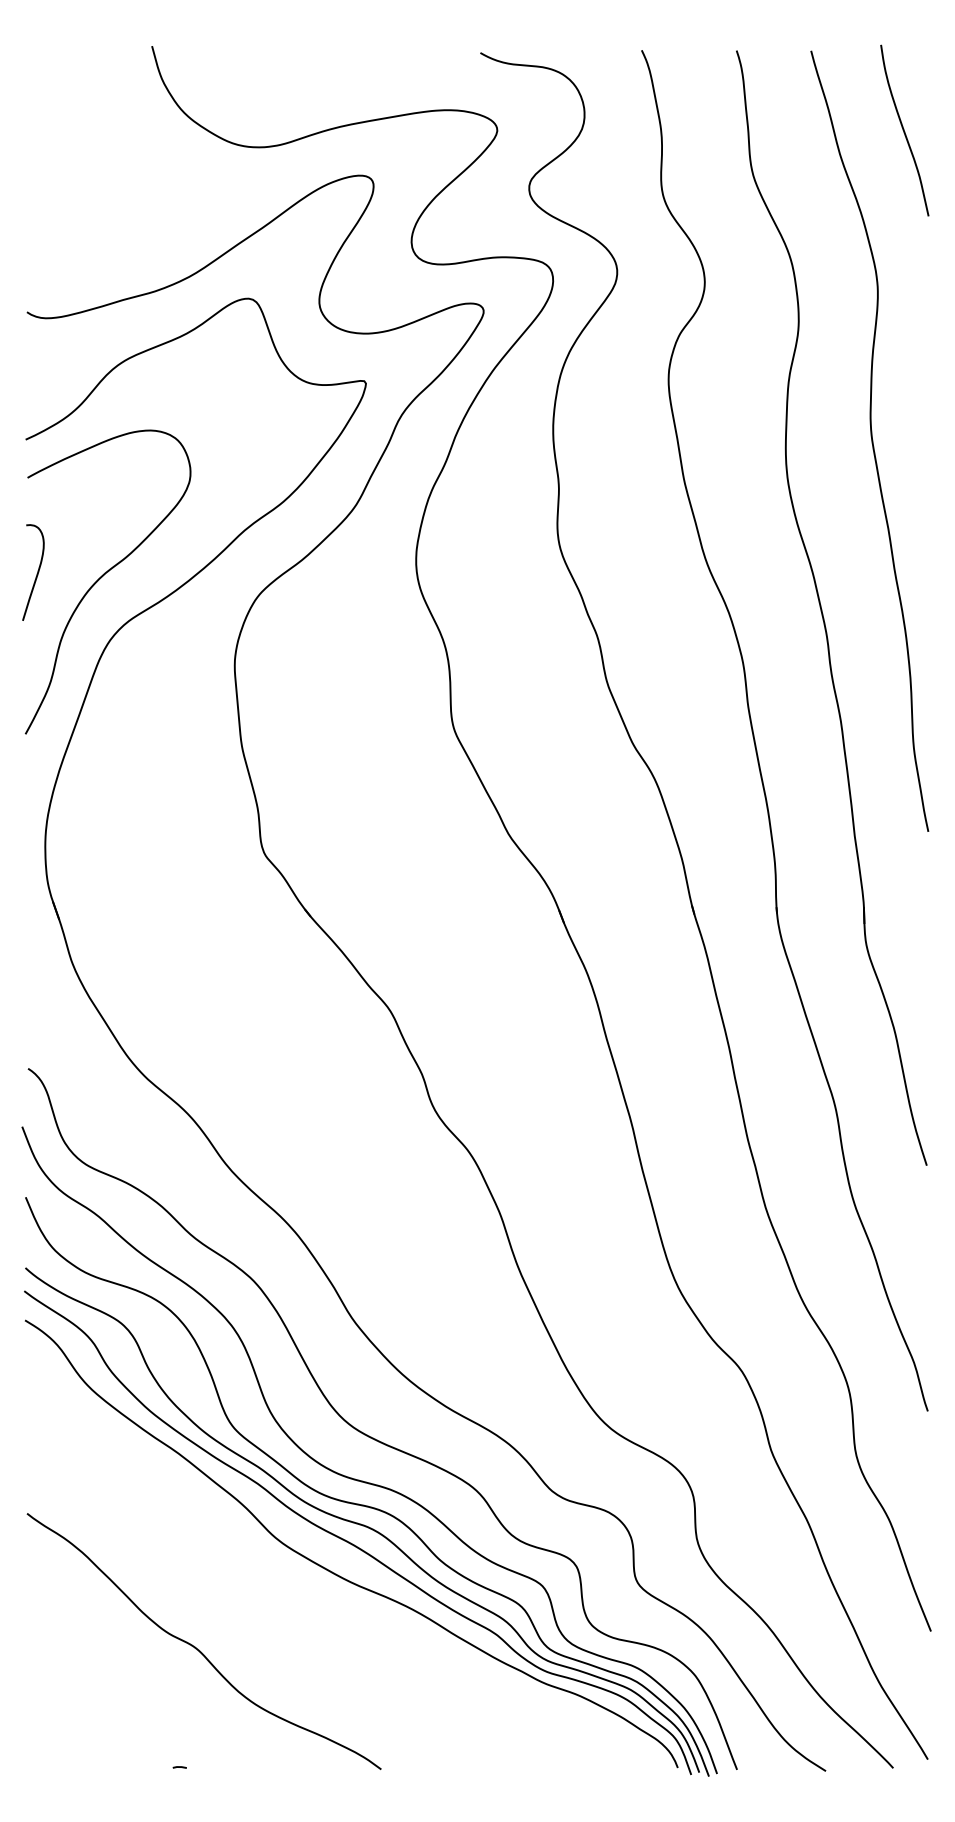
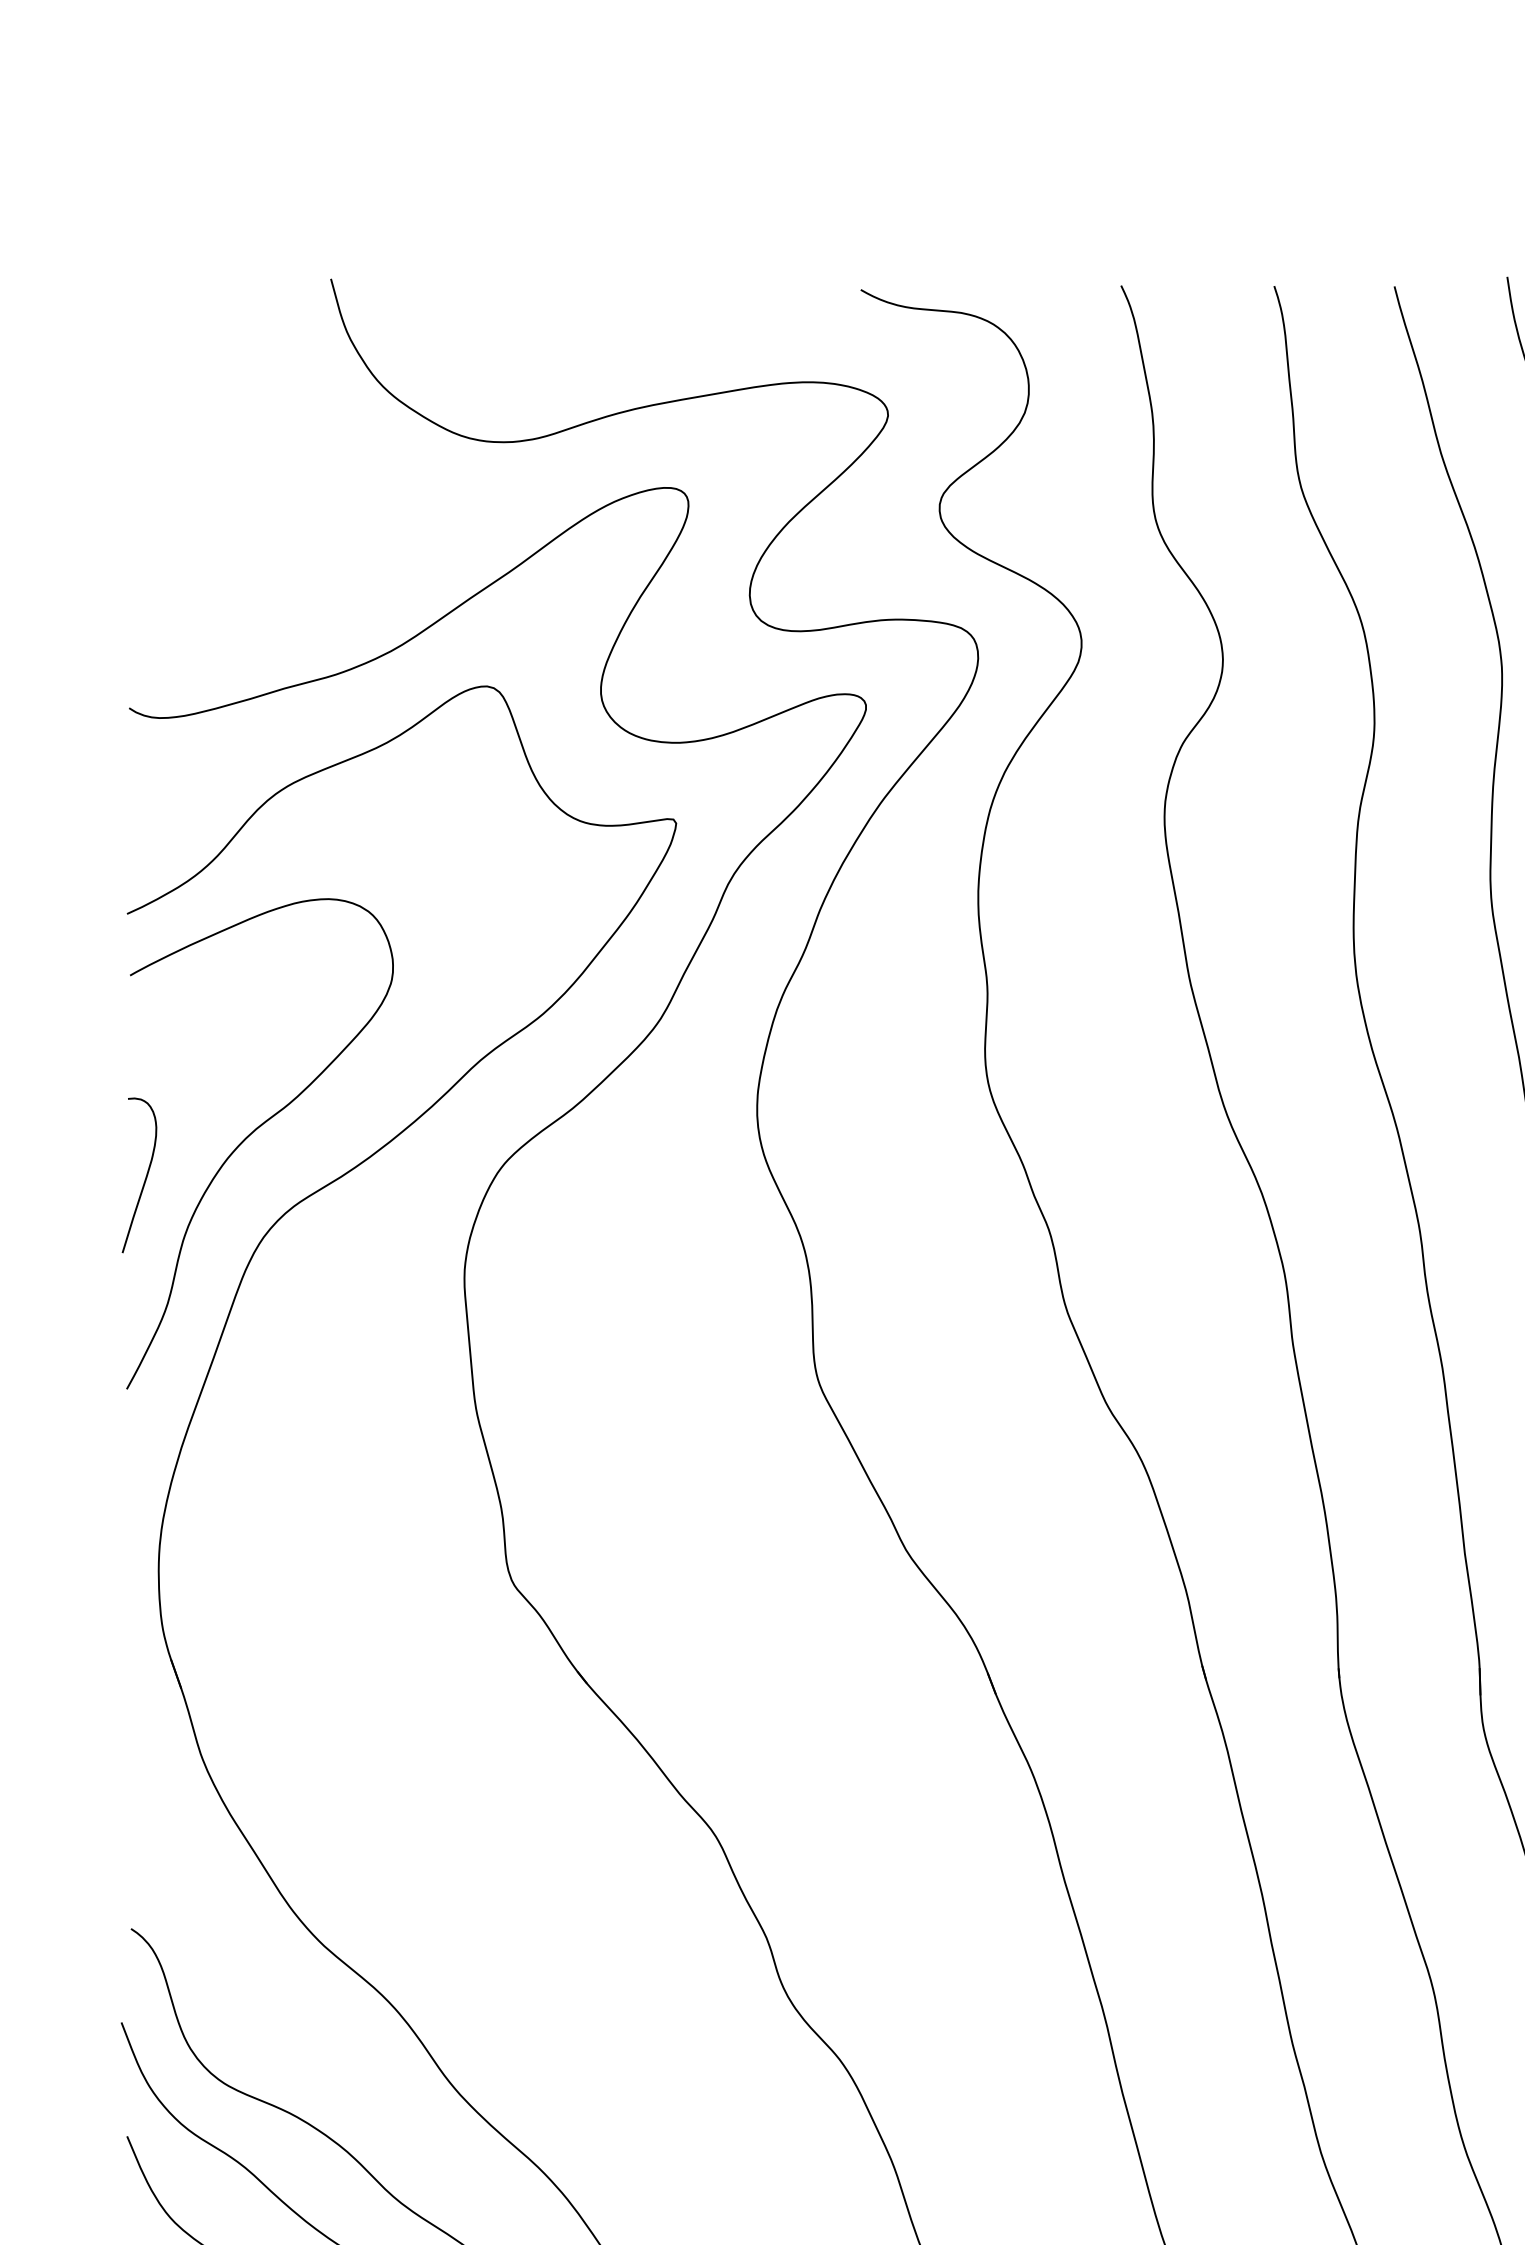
curve: (36, 573) -> (144, 1176), moved

